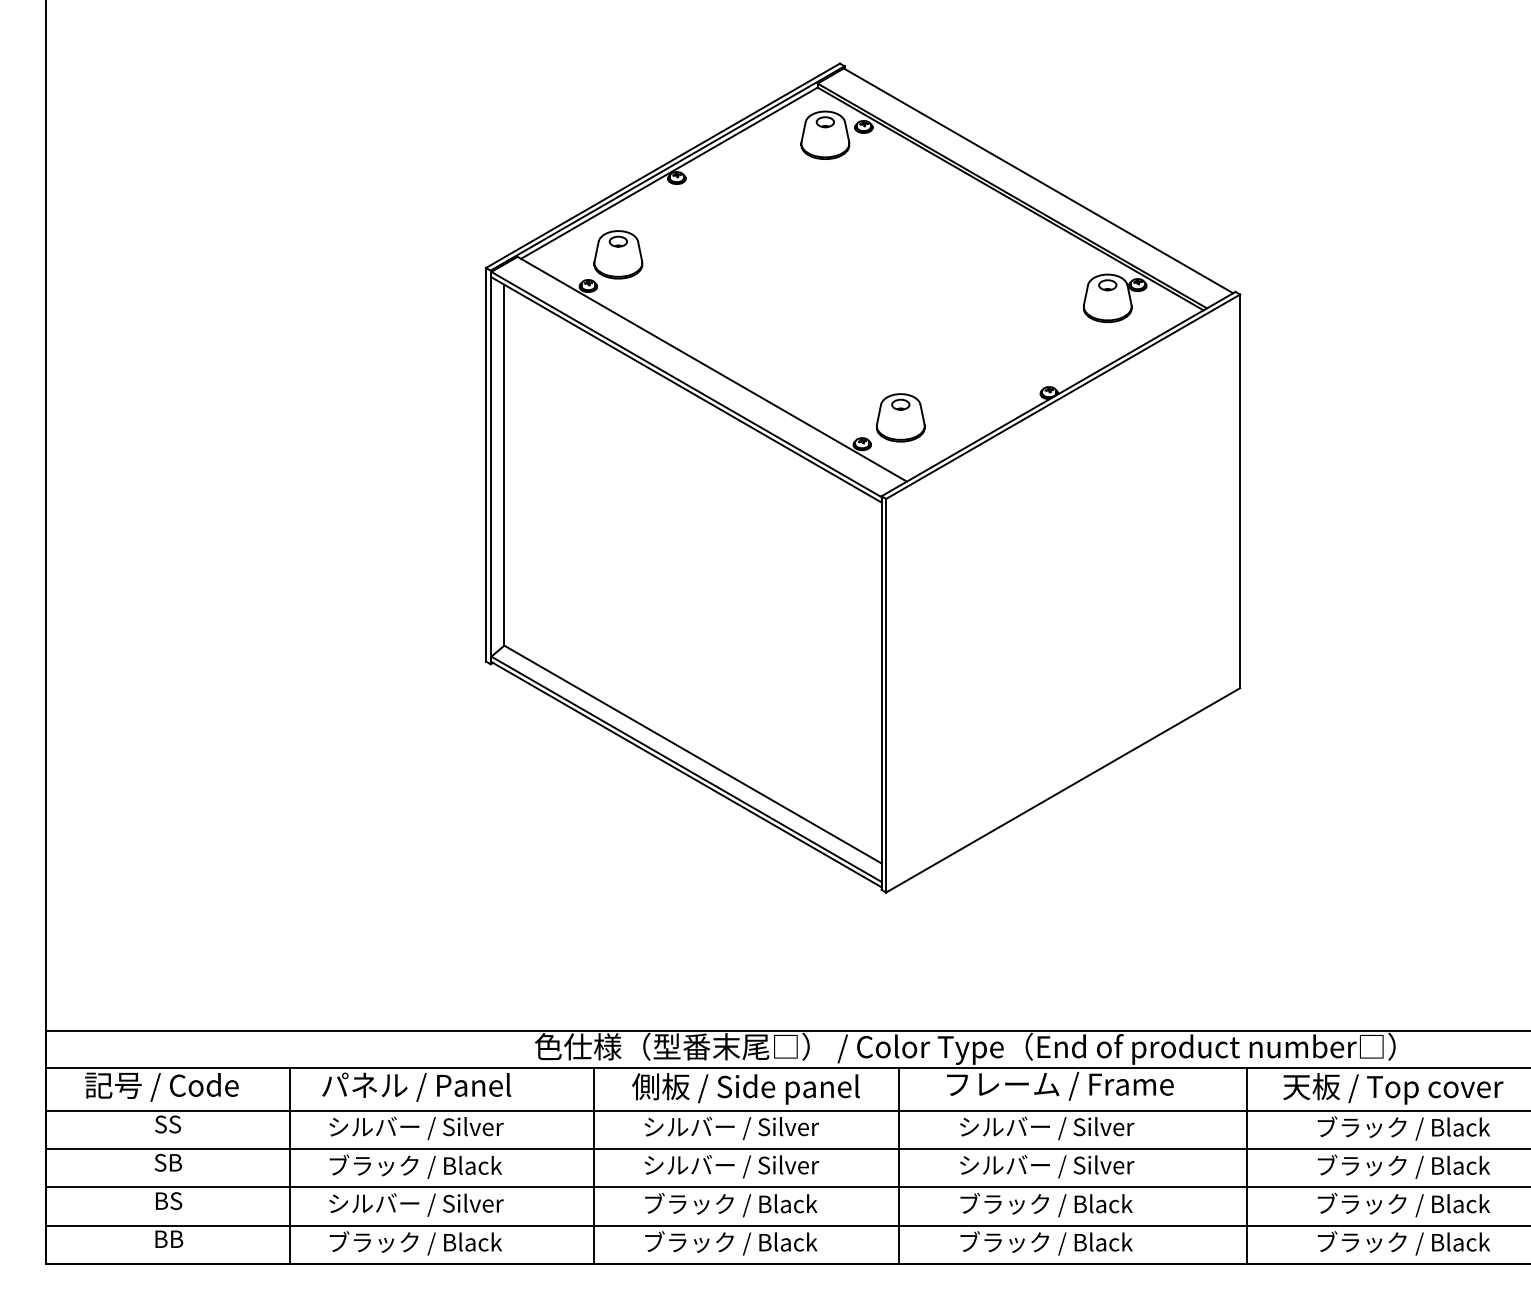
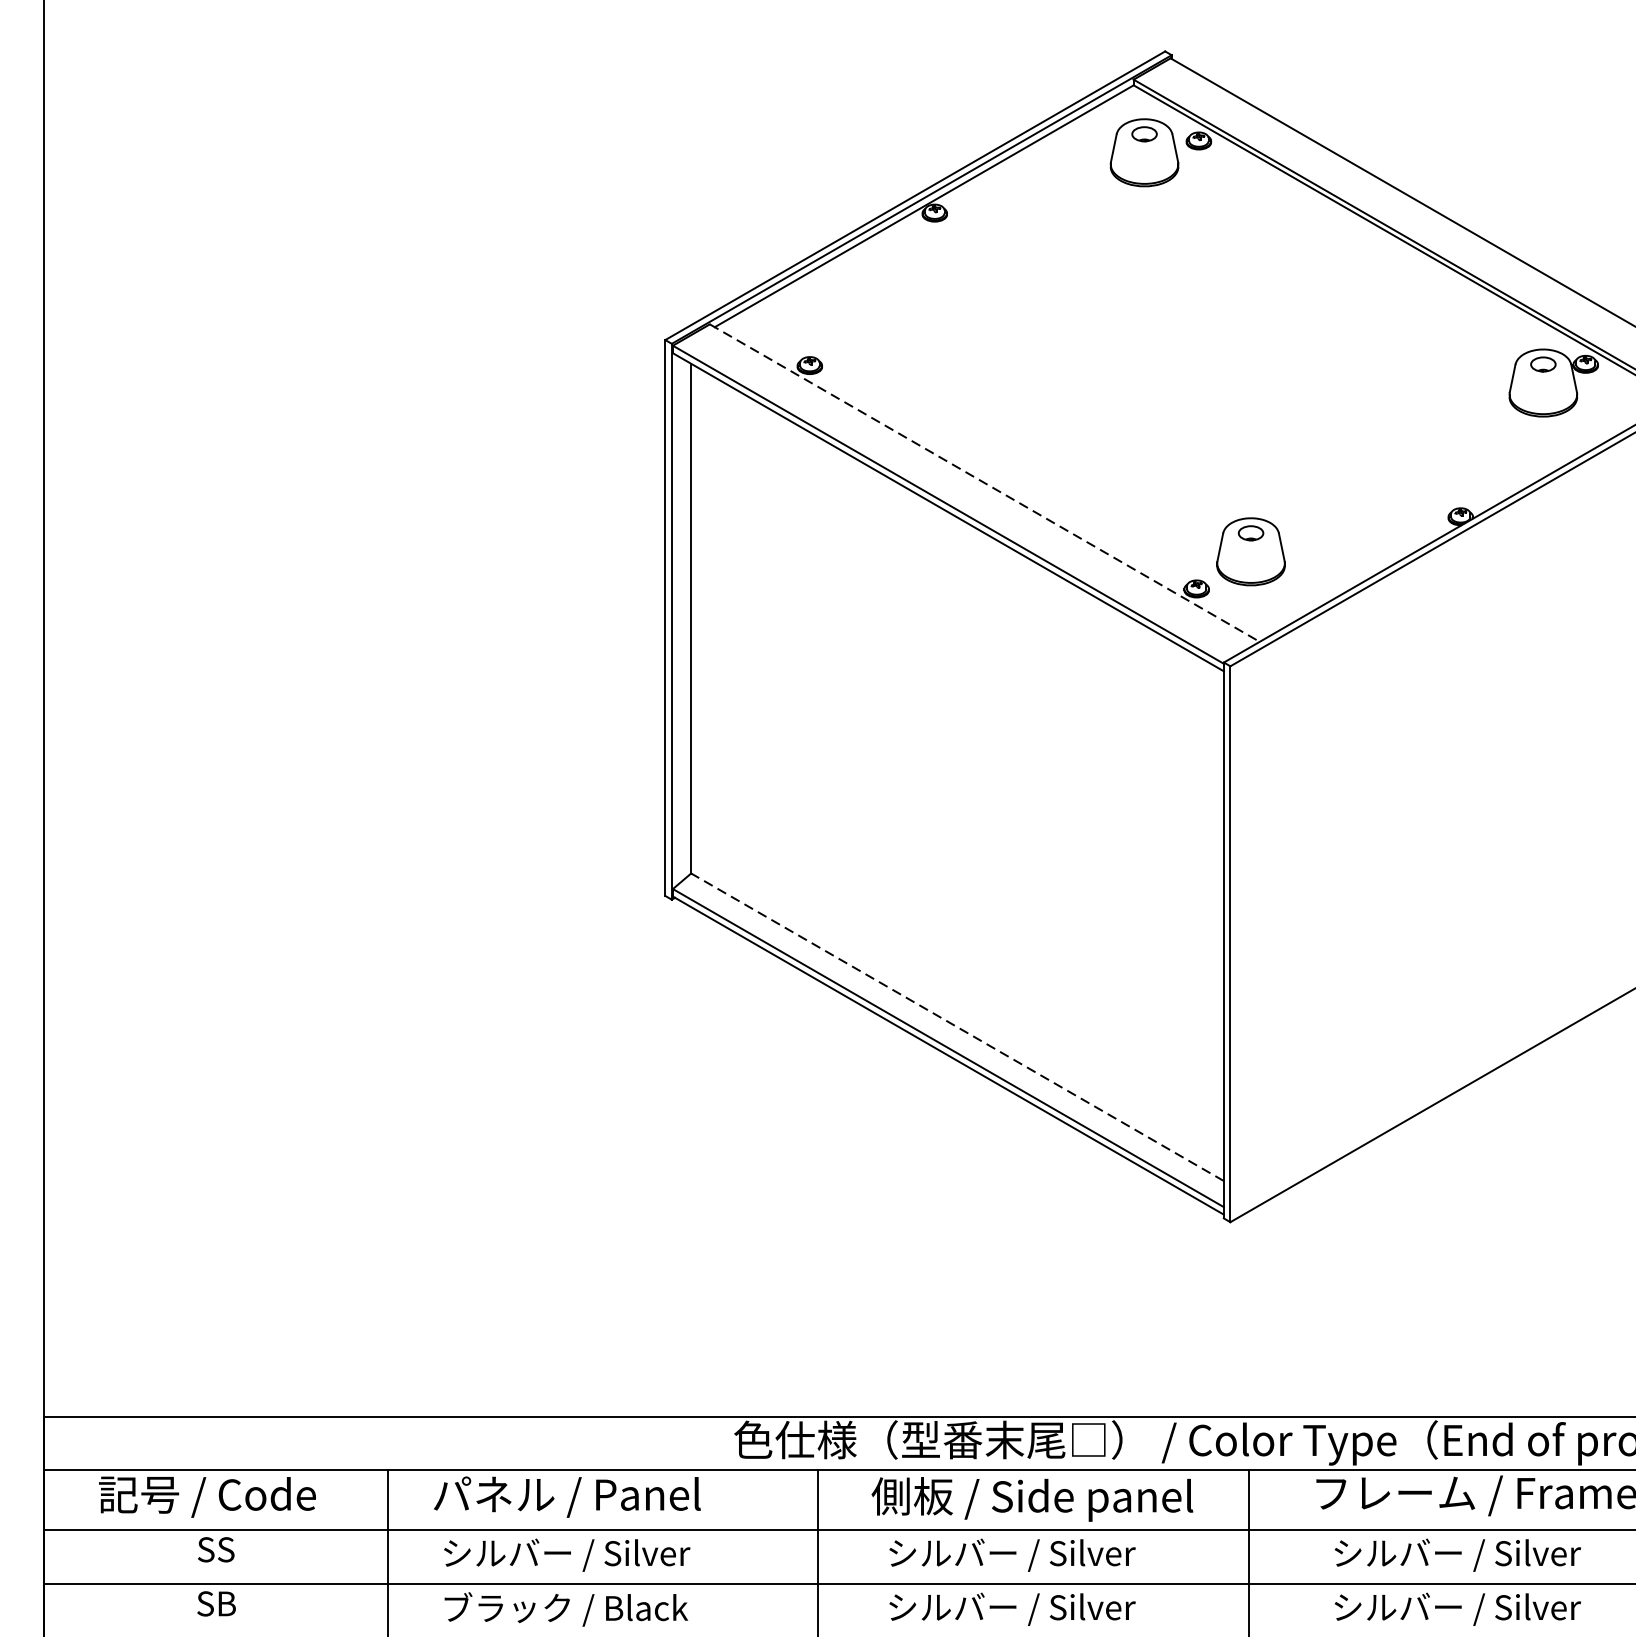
part: (618, 254) -> (852, 321), removed
line: (712, 369) -> (985, 483), solid -> dashed
line: (692, 754) -> (956, 1027), solid -> dashed

